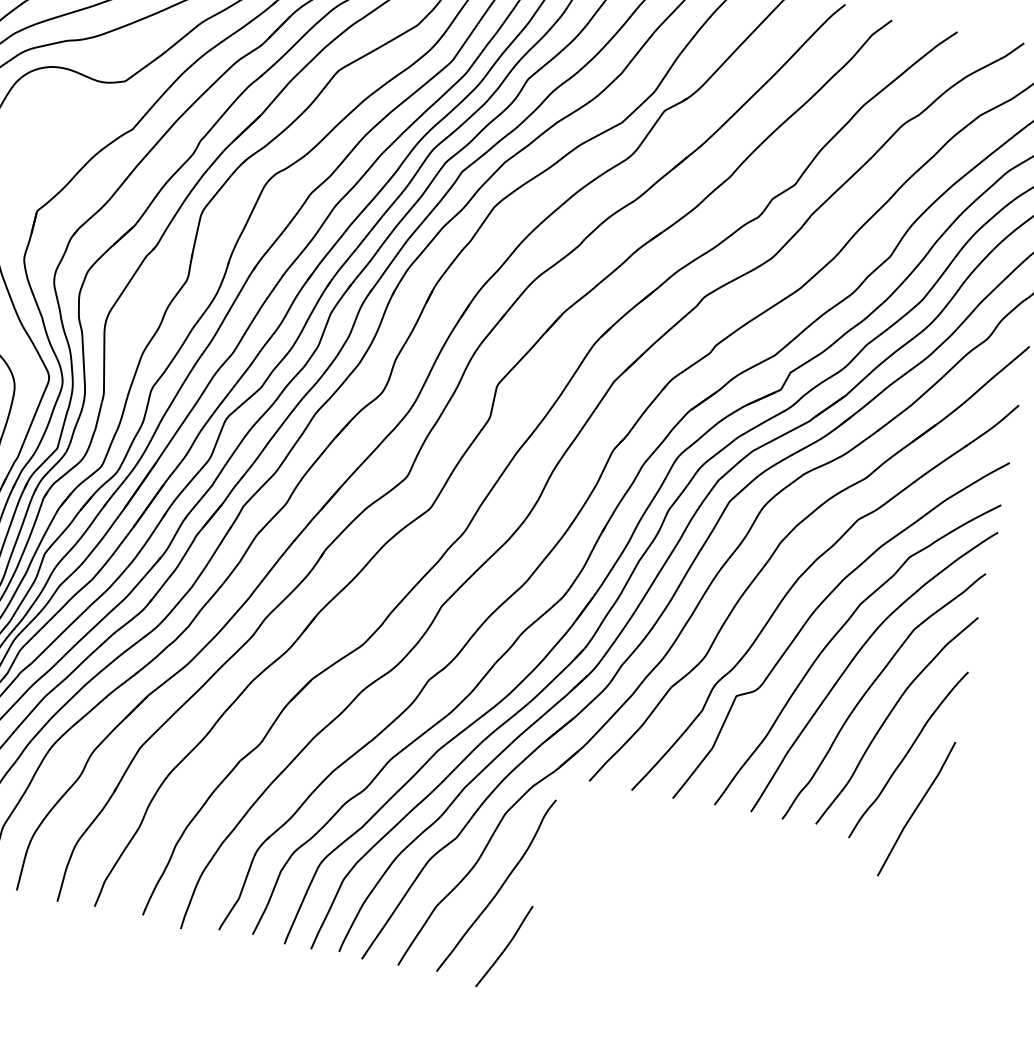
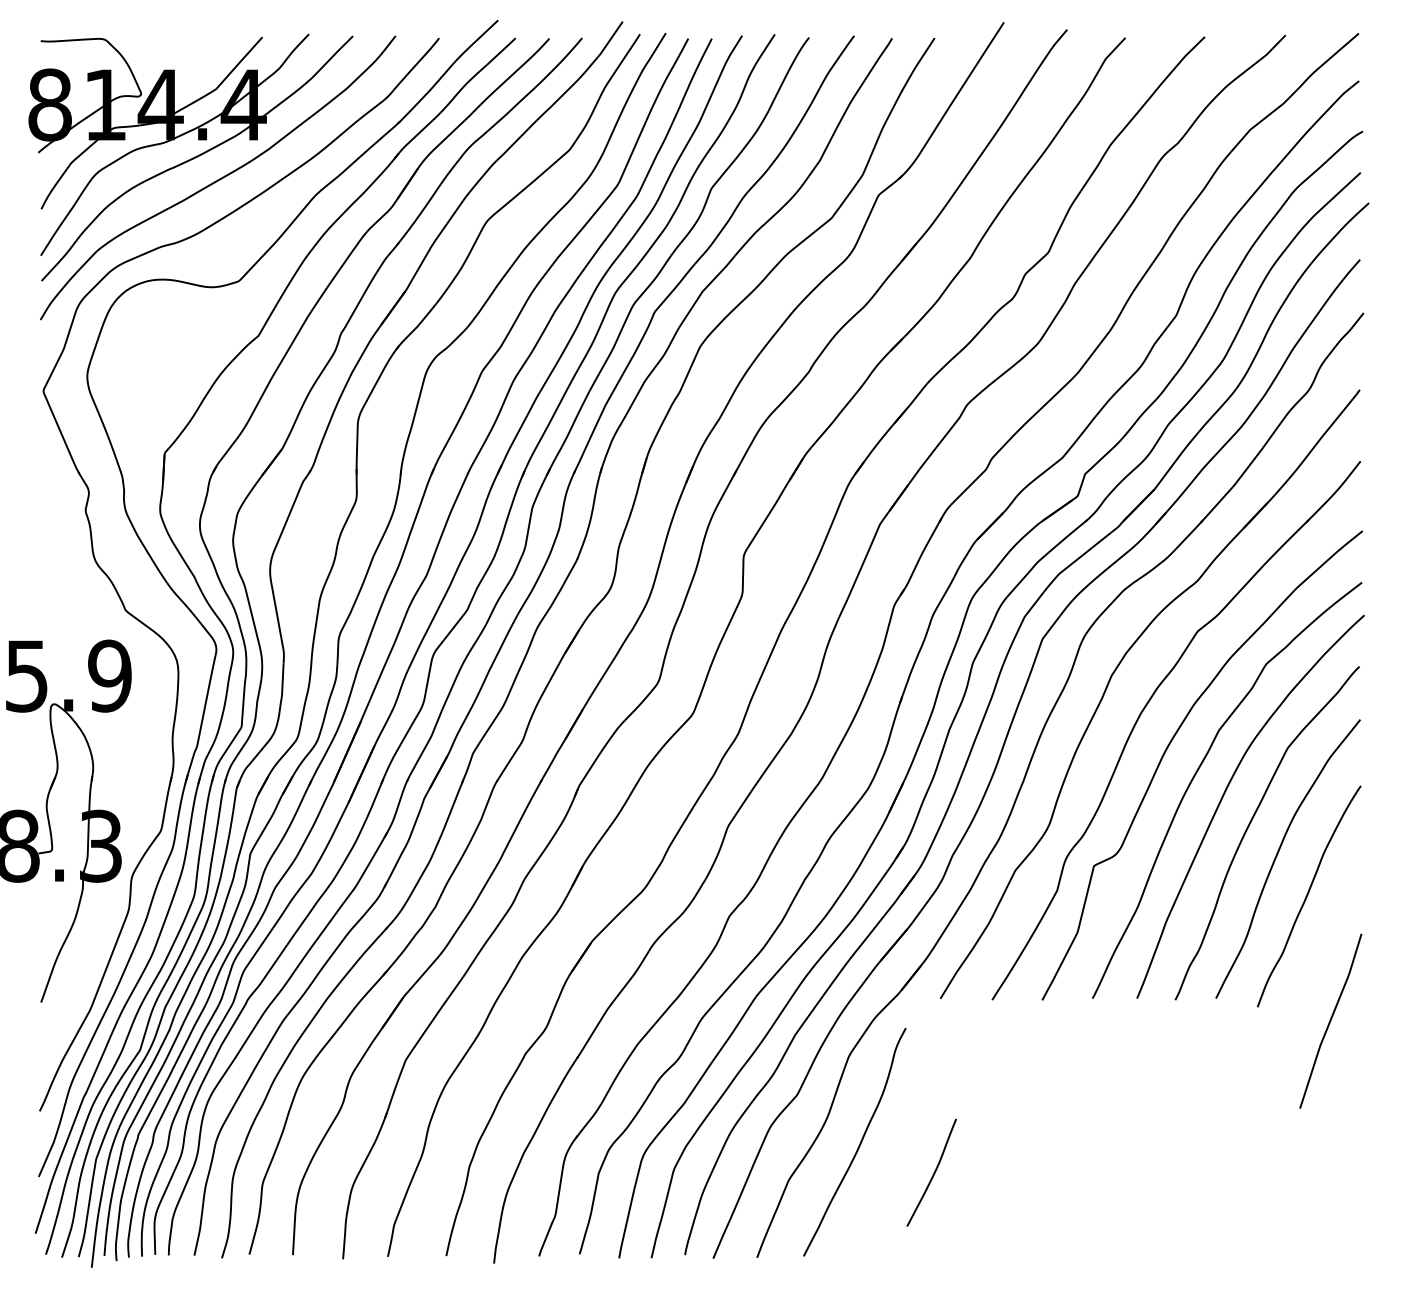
curve: (916, 808) -> (1330, 1020), moved
curve: (505, 946) -> (933, 1172), moved

